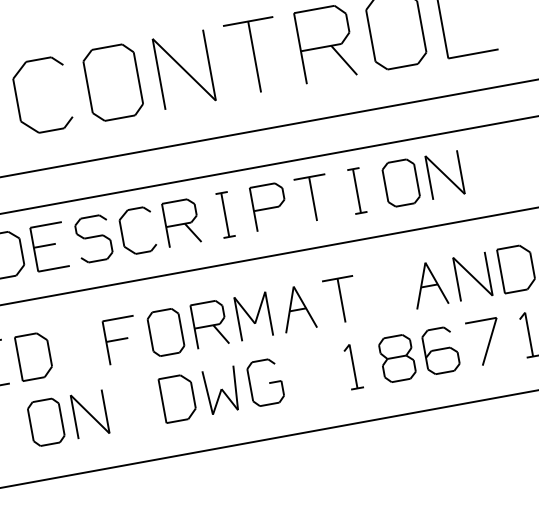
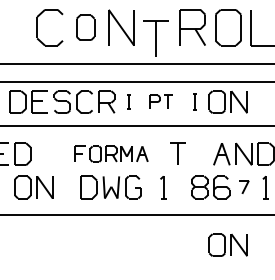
part: (253, 56) -> (155, 38), moved
part: (112, 82) -> (85, 27), size x0.7
part: (355, 189) -> (194, 101), size x0.7
part: (290, 201) -> (161, 101), size x0.6
part: (224, 213) -> (128, 101), size x0.6
part: (209, 322) -> (111, 153), size x0.7
part: (485, 340) -> (244, 186), size x0.6
part: (353, 366) -> (163, 187), moved
part: (472, 461) -> (227, 244), added

